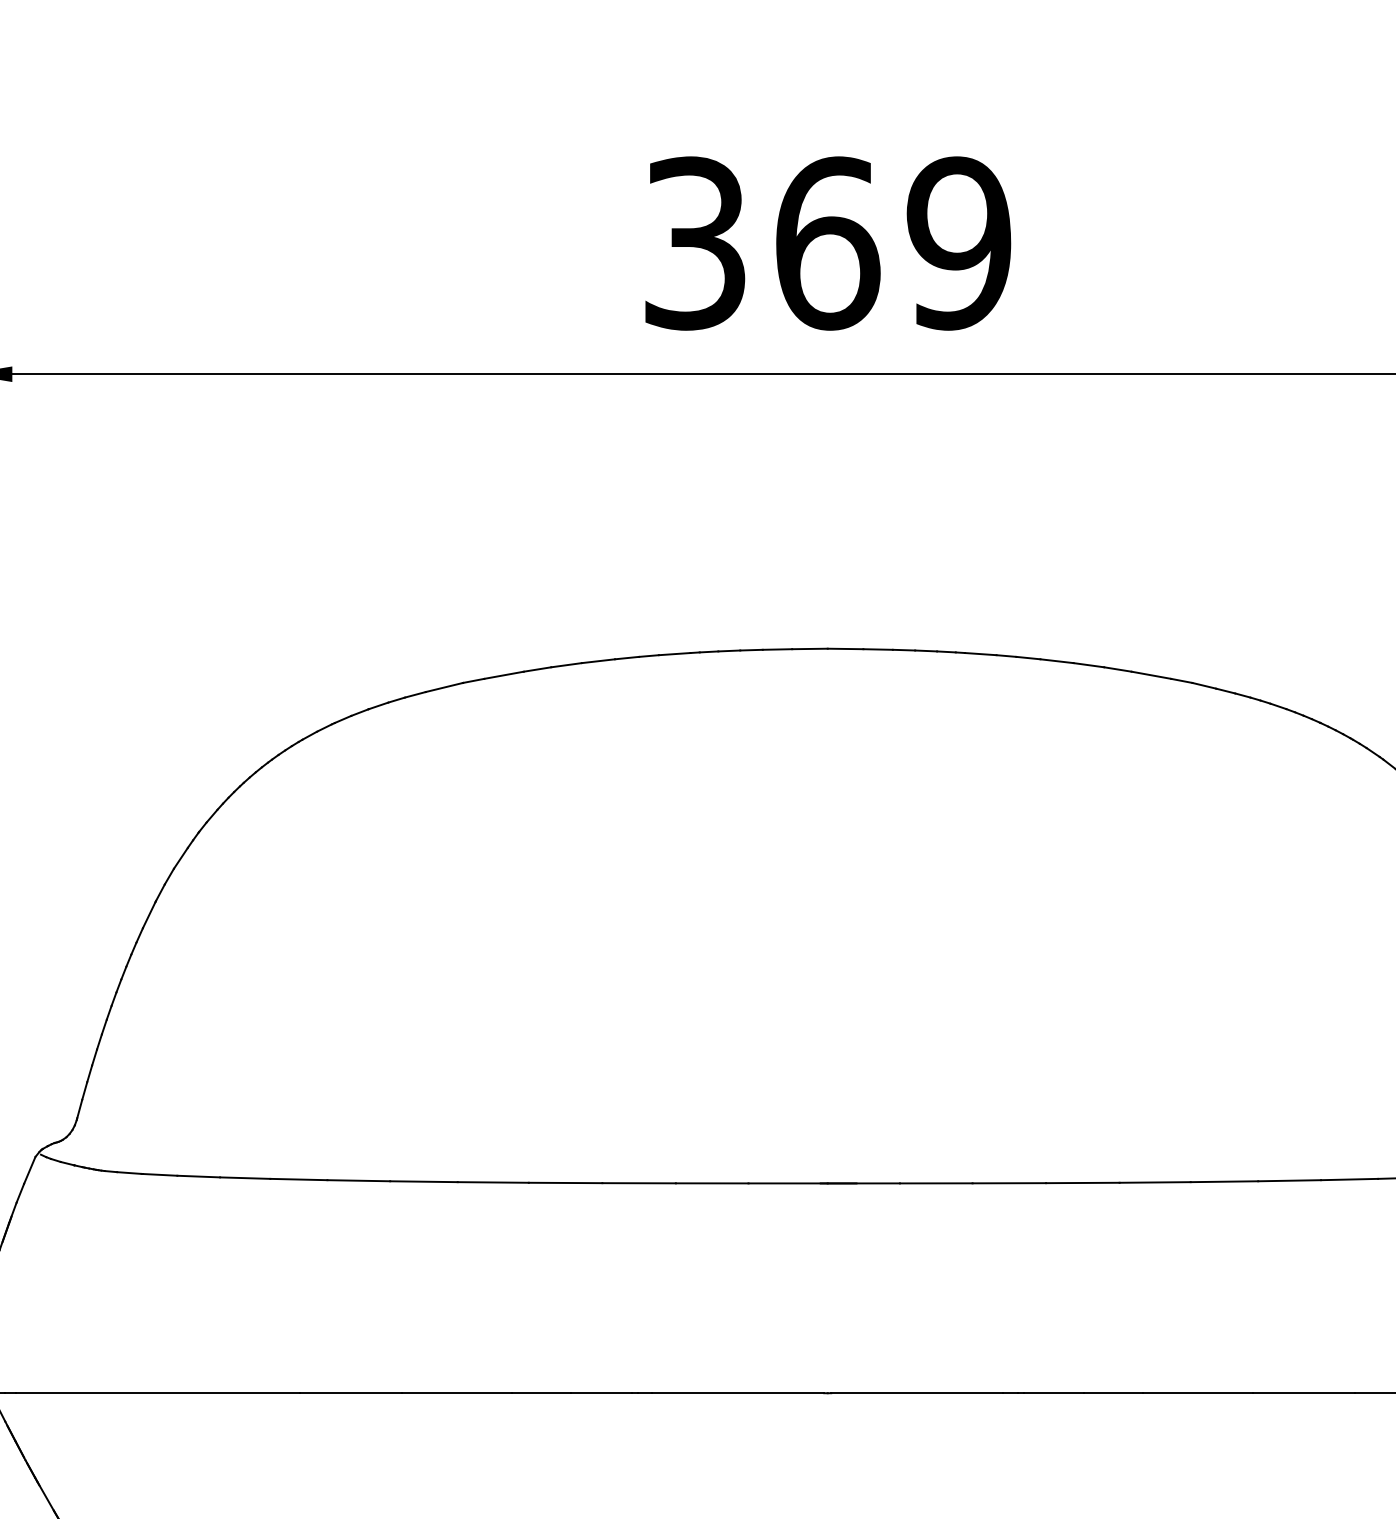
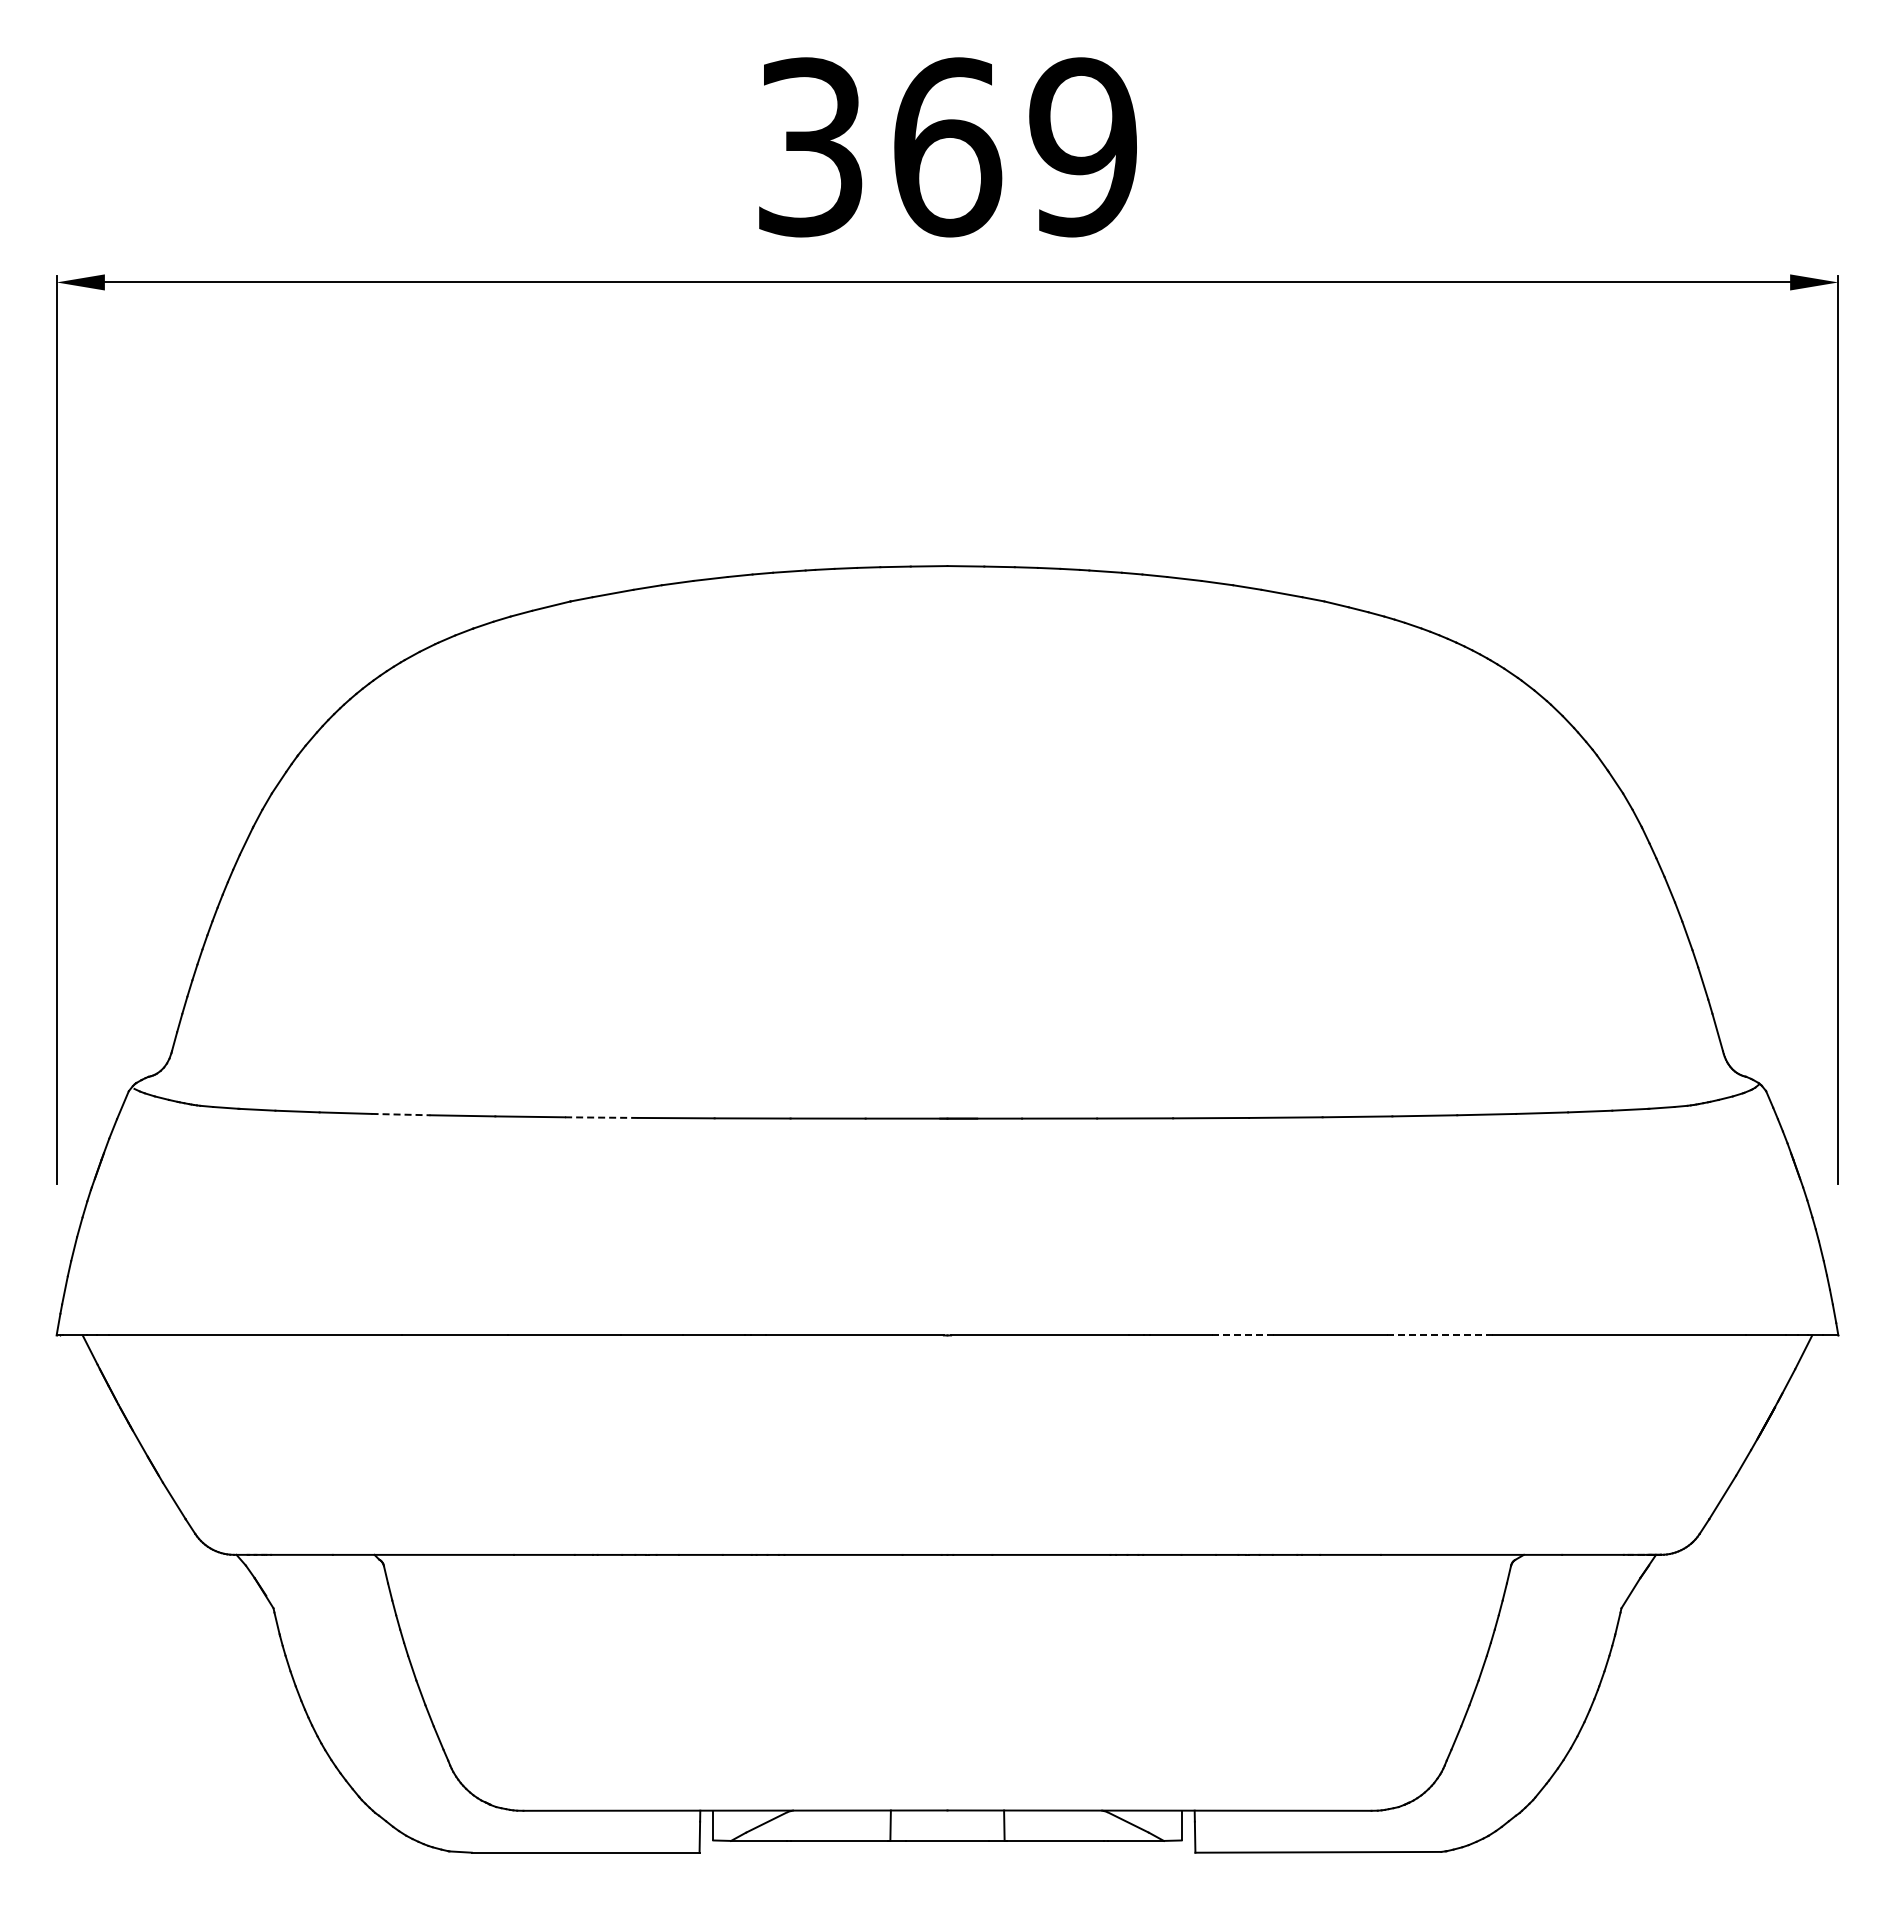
line: (299, 1179) -> (401, 1114), solid -> dashed
line: (492, 1182) -> (601, 1117), solid -> dashed
line: (1113, 1393) -> (1242, 1335), solid -> dashed
line: (1303, 1393) -> (1439, 1335), solid -> dashed

